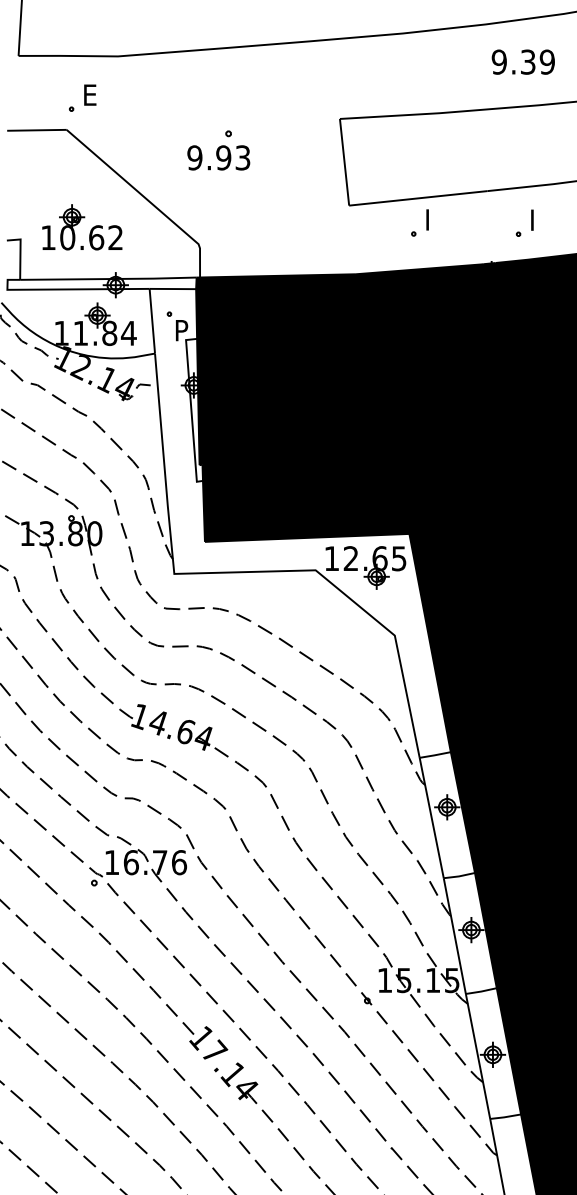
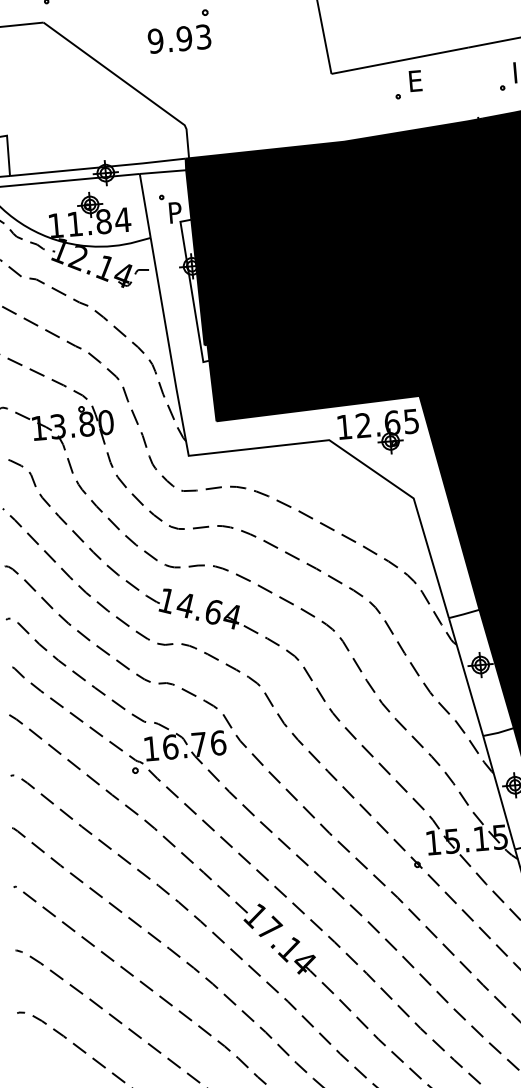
text: (218, 157) -> (179, 38), moved
text: (433, 219) -> (416, 80), I -> E
part: (82, 227) -> (67, 118), removed

